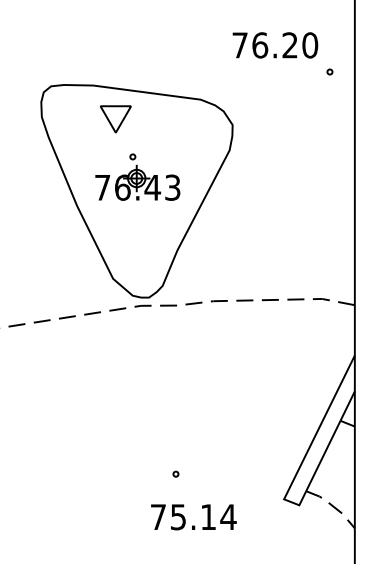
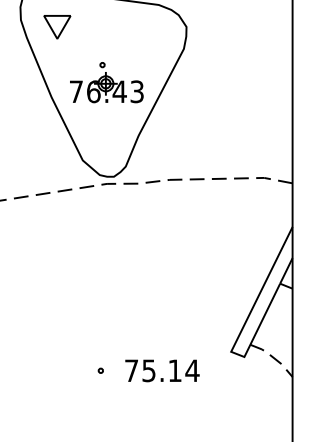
part: (115, 119) -> (57, 27), moved
part: (137, 176) -> (106, 82), moved
part: (175, 473) -> (100, 370), moved
text: (193, 517) -> (162, 371), moved

